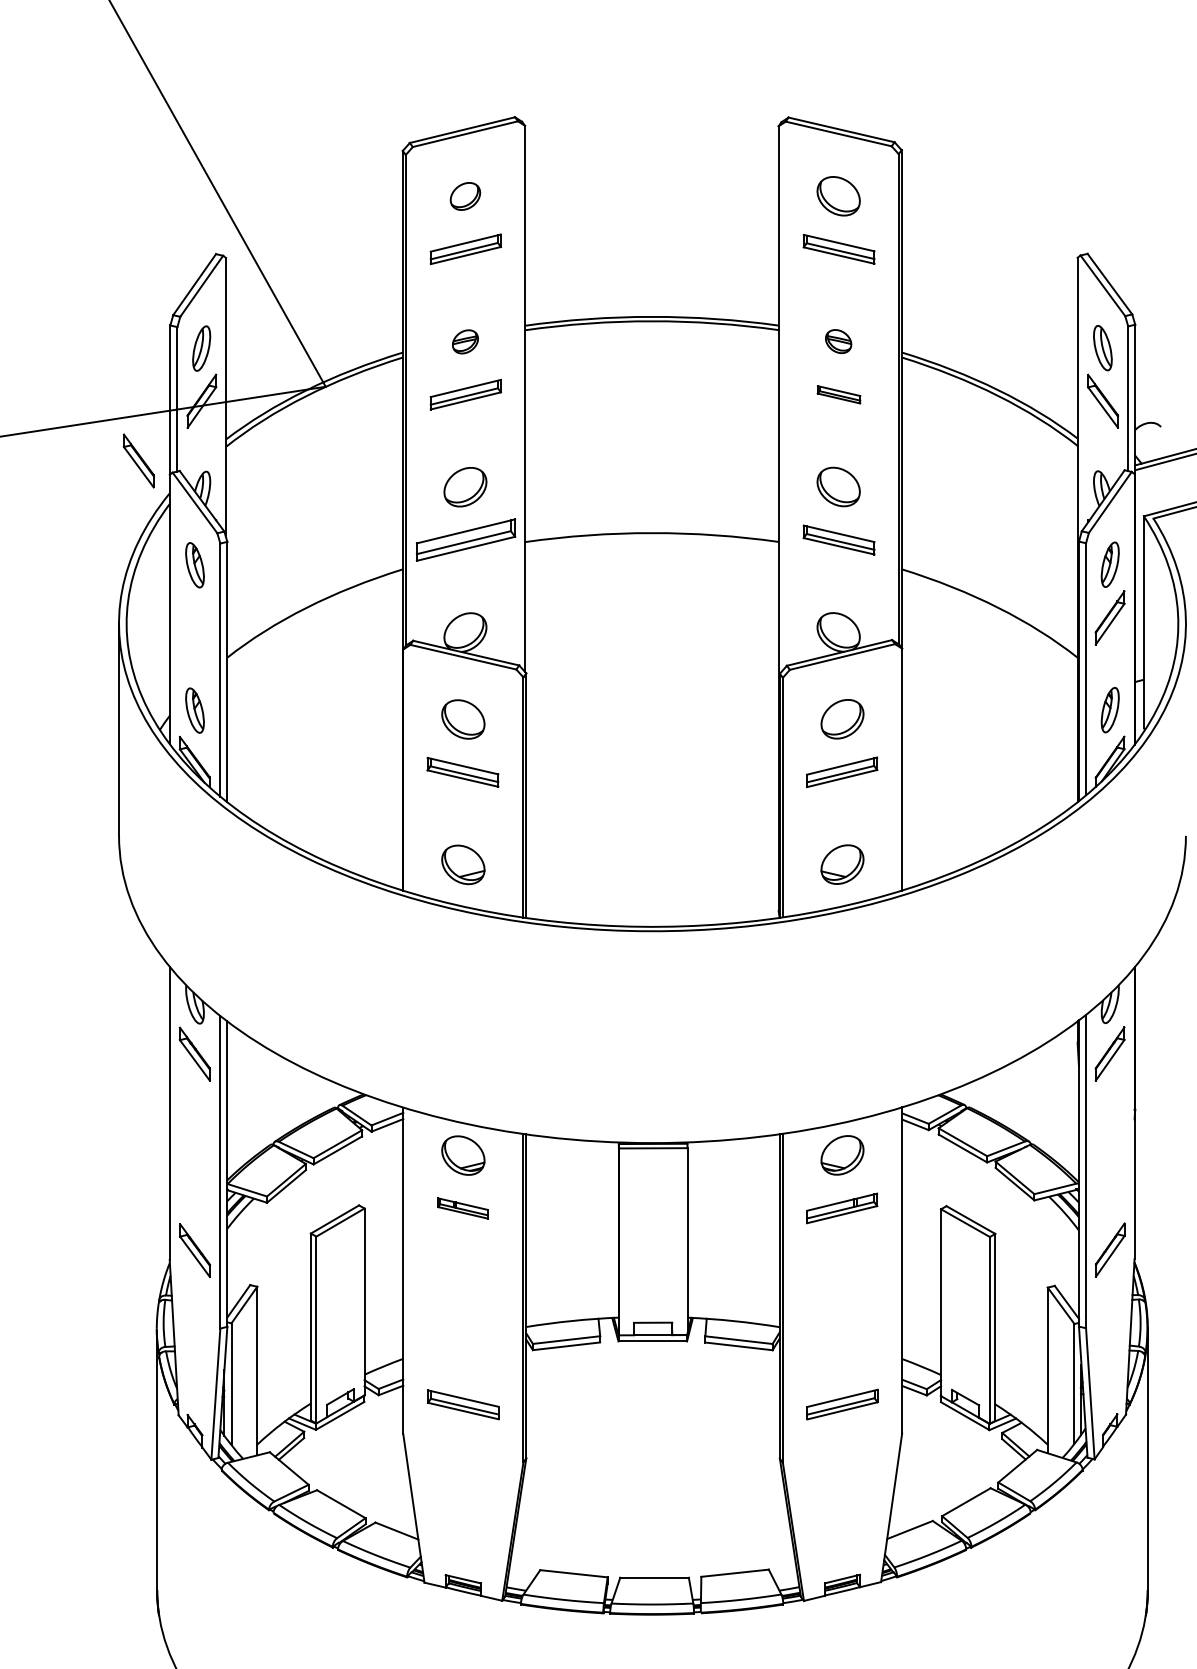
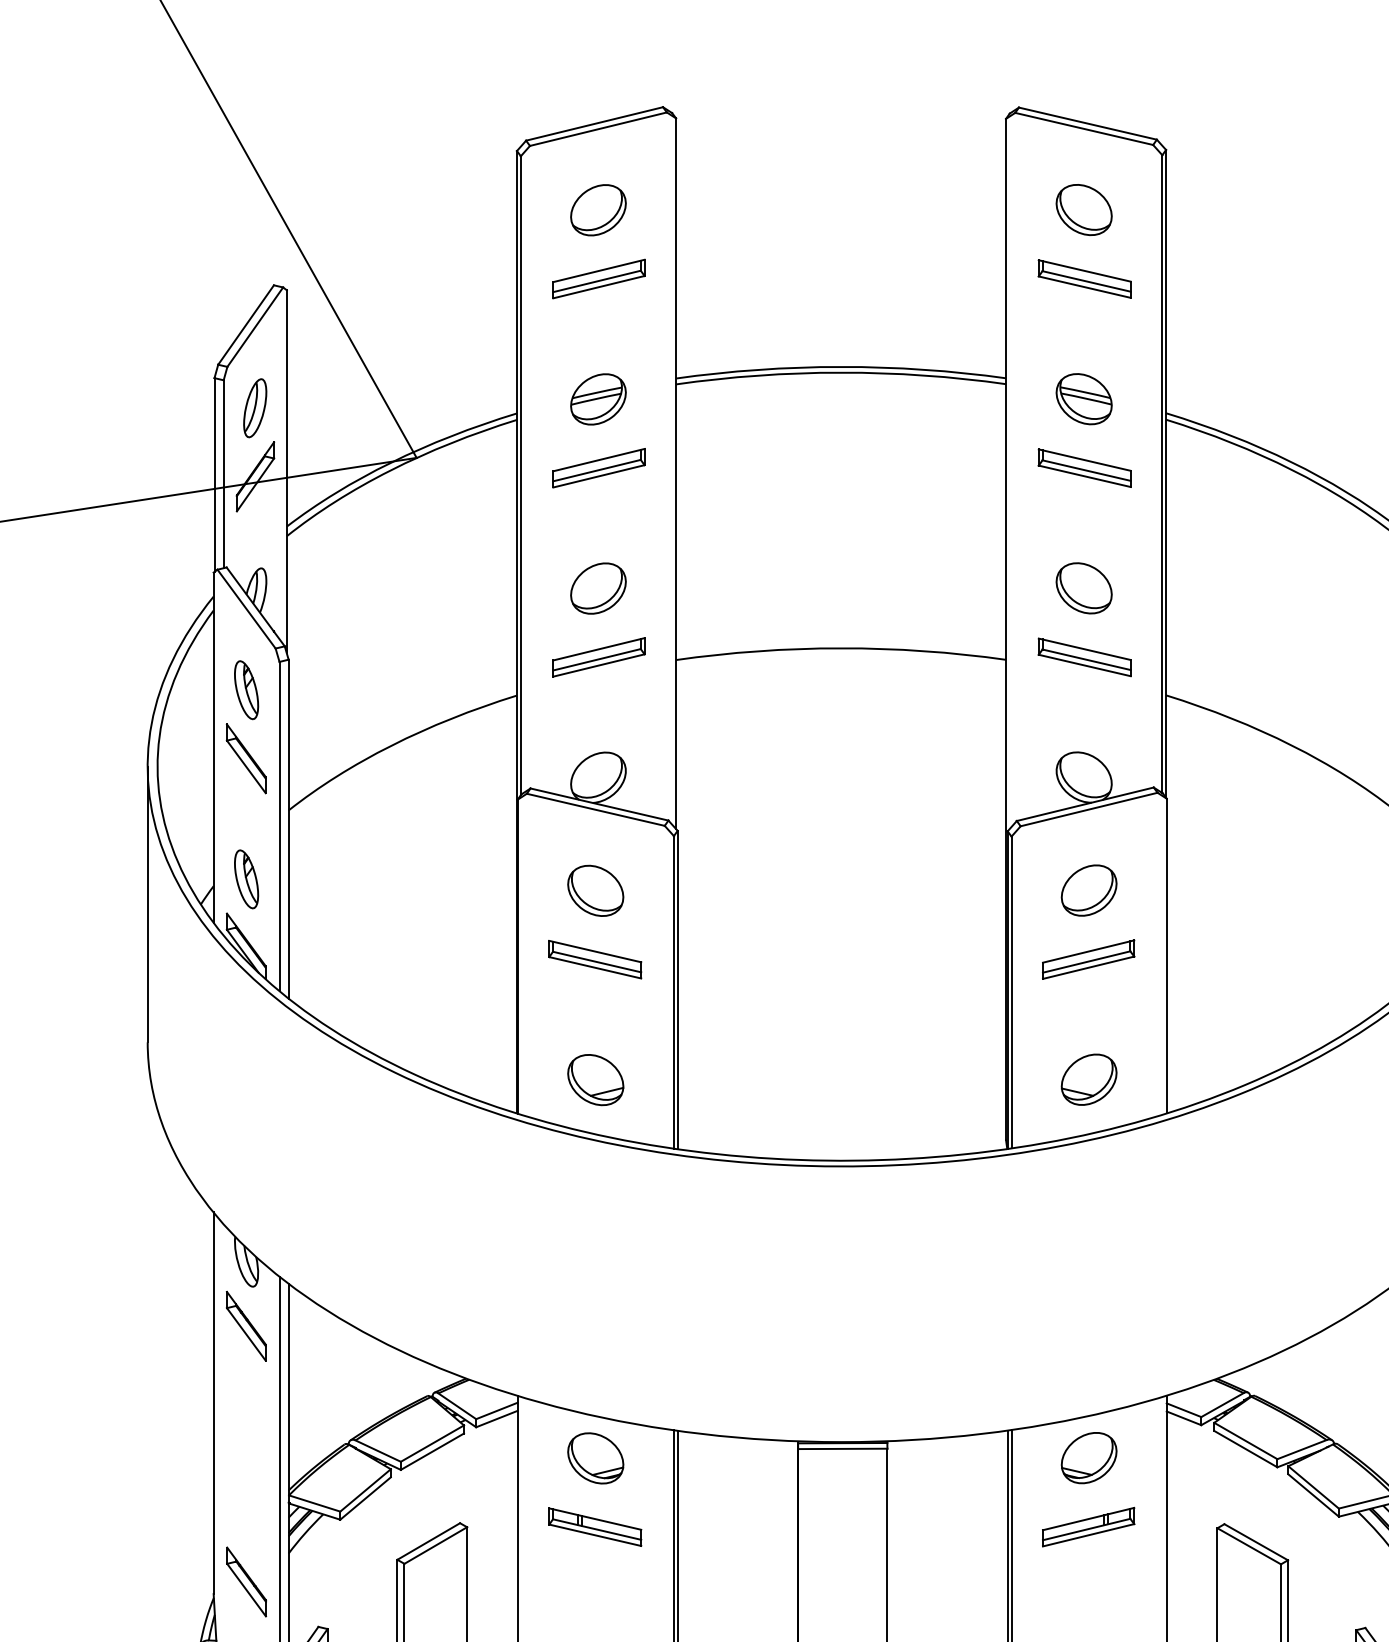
part: (465, 196) -> (598, 210), size x1.43
part: (465, 341) -> (598, 398), size x1.67
part: (838, 341) -> (1083, 398), size x1.67
part: (838, 394) -> (1083, 467), size x1.67
part: (138, 460) -> (245, 758), moved
part: (465, 539) -> (598, 656), size x0.71
part: (462, 1208) -> (594, 1527), size x1.43

